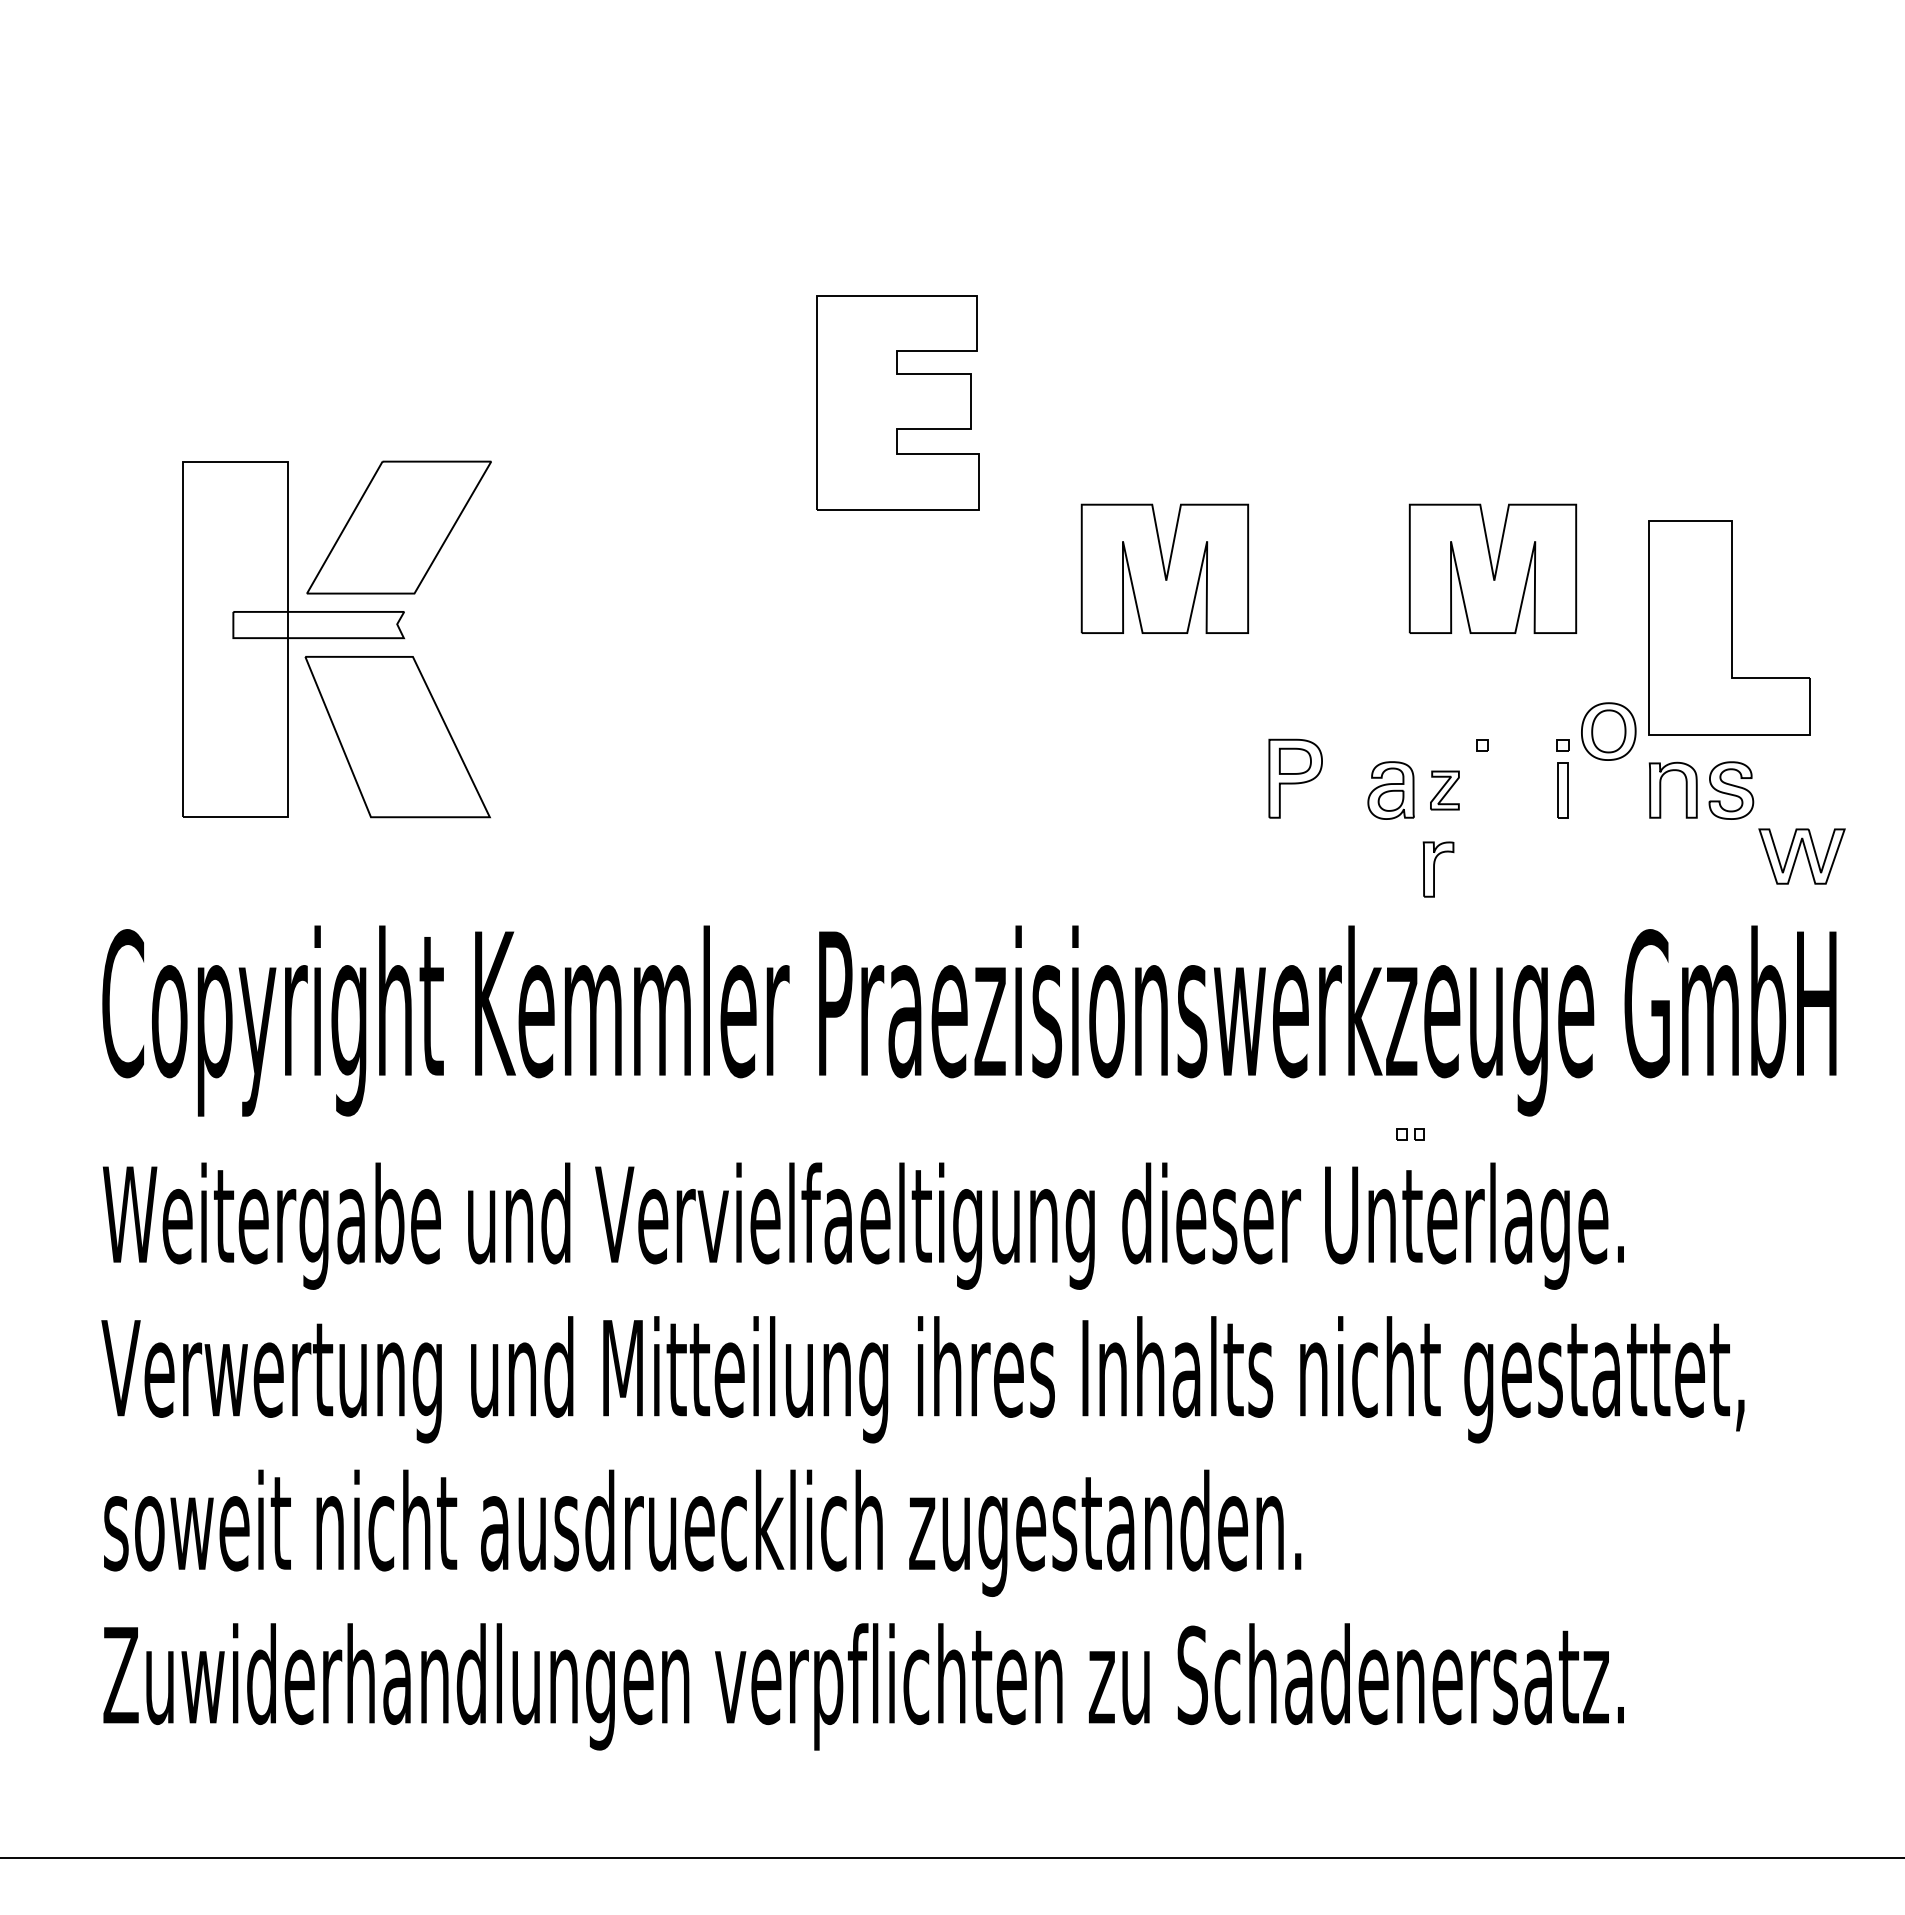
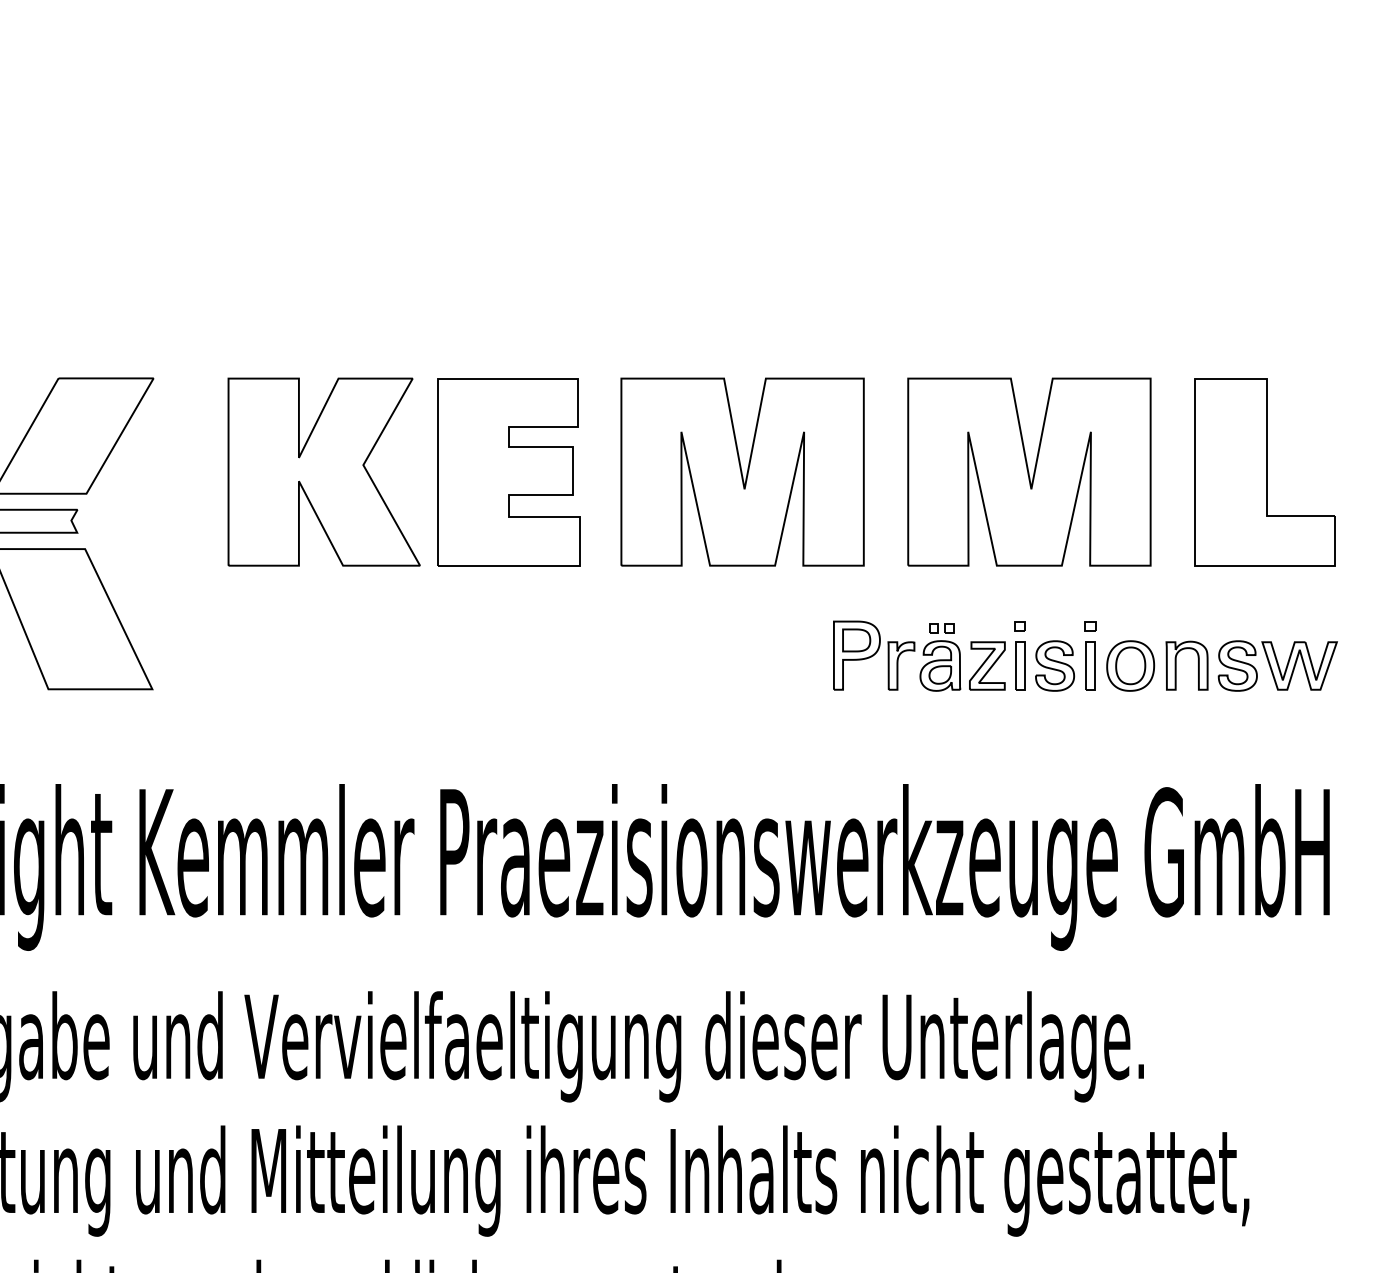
part: (897, 402) -> (508, 471), moved
part: (686, 568) -> (324, 471), added
part: (1164, 568) -> (742, 471), size x1.67
part: (1492, 568) -> (1029, 471), size x1.67
part: (1729, 627) -> (1265, 471), moved
part: (1608, 731) -> (1130, 665), moved
part: (1444, 790) -> (987, 665), size x1.43
part: (1482, 790) -> (1020, 665), added
part: (1521, 790) -> (1054, 665), added
part: (1801, 856) -> (1299, 665), moved
part: (1438, 869) -> (901, 665), moved
part: (1410, 1134) -> (941, 628), moved

